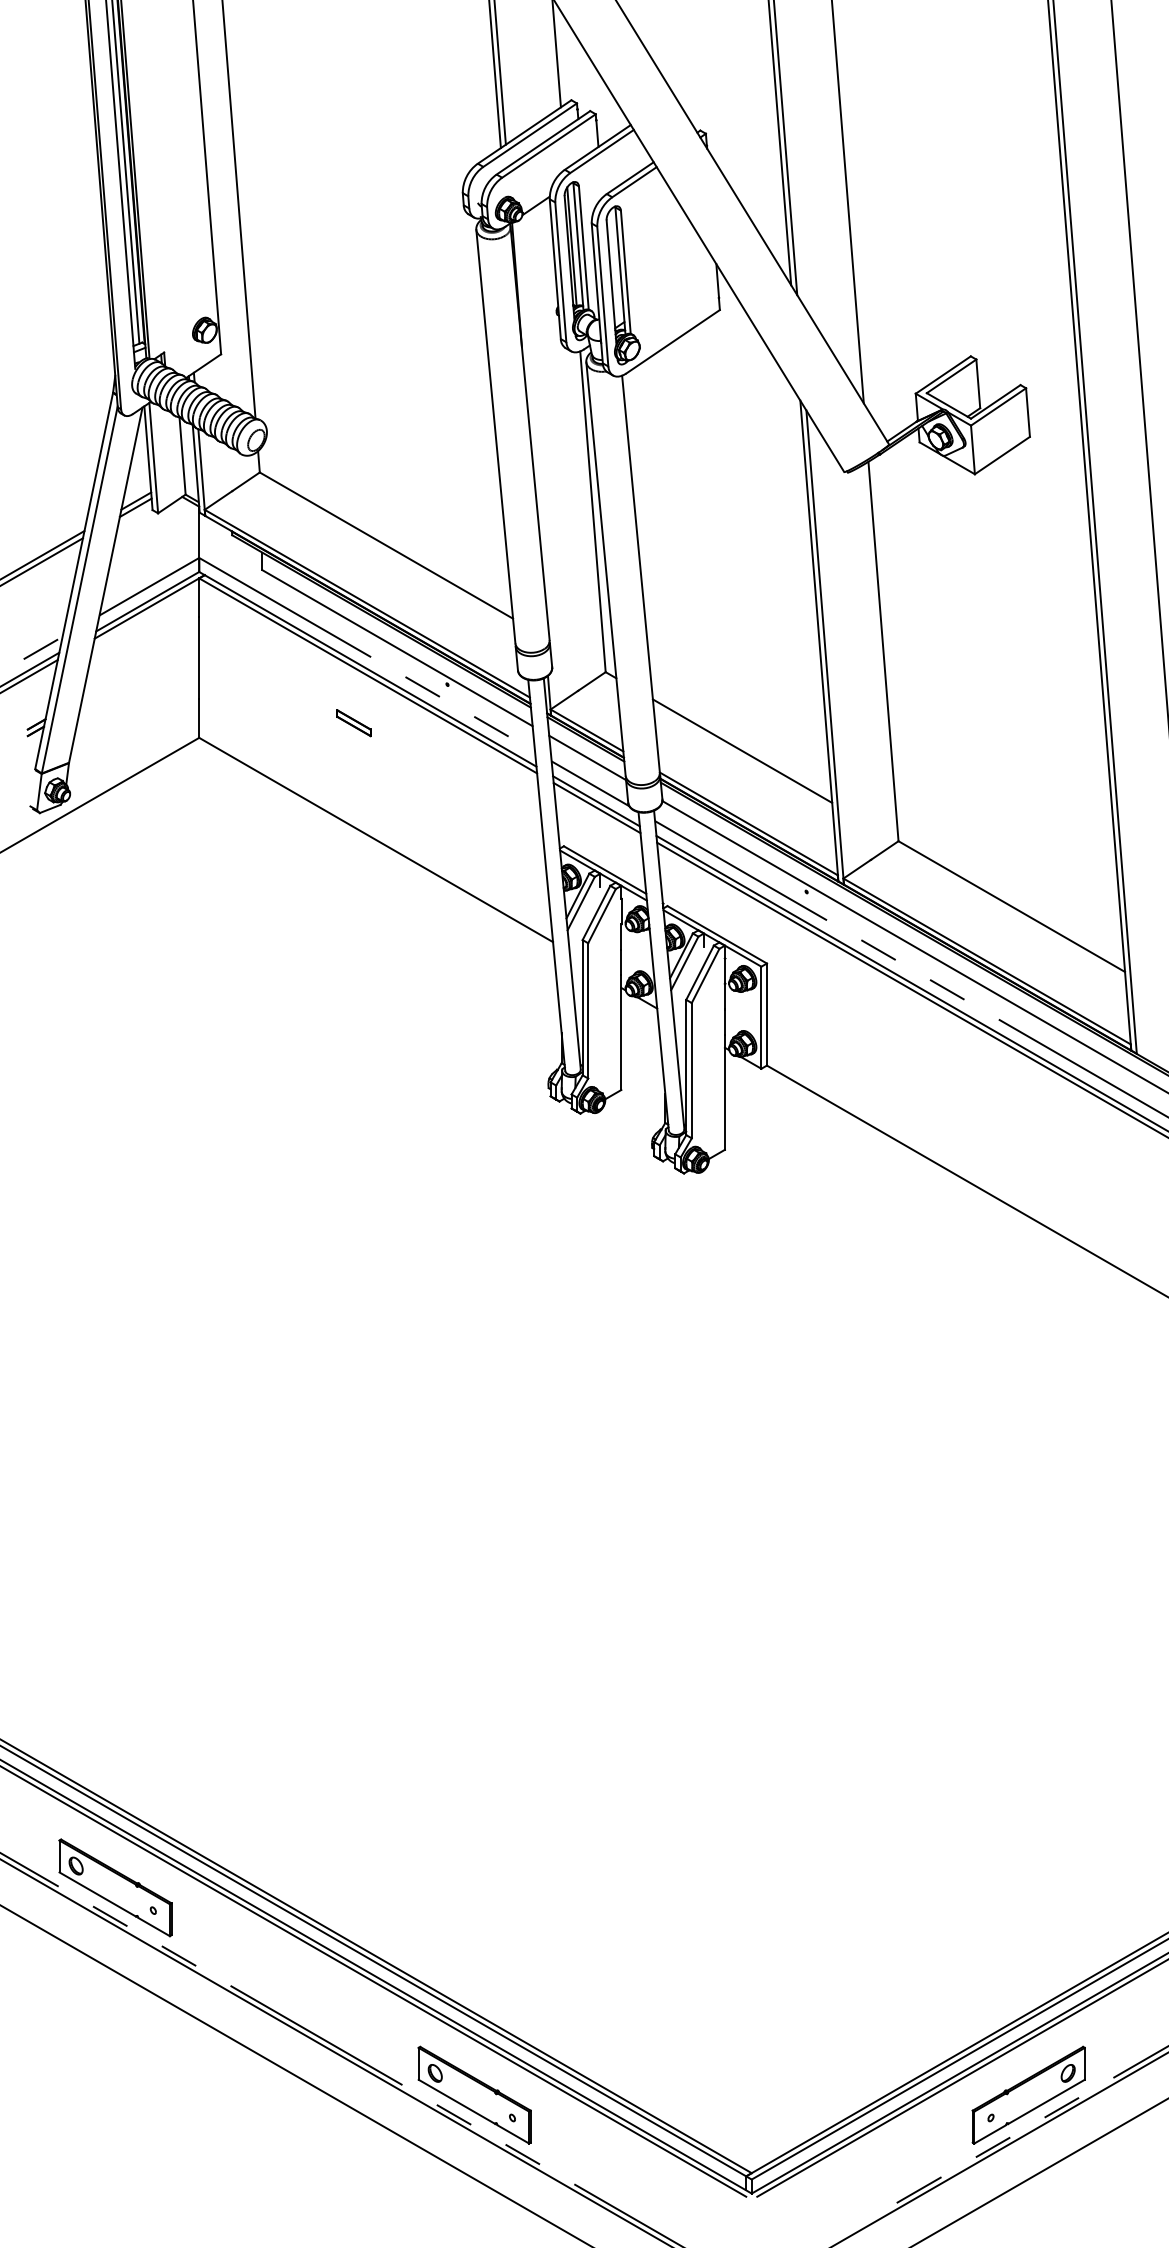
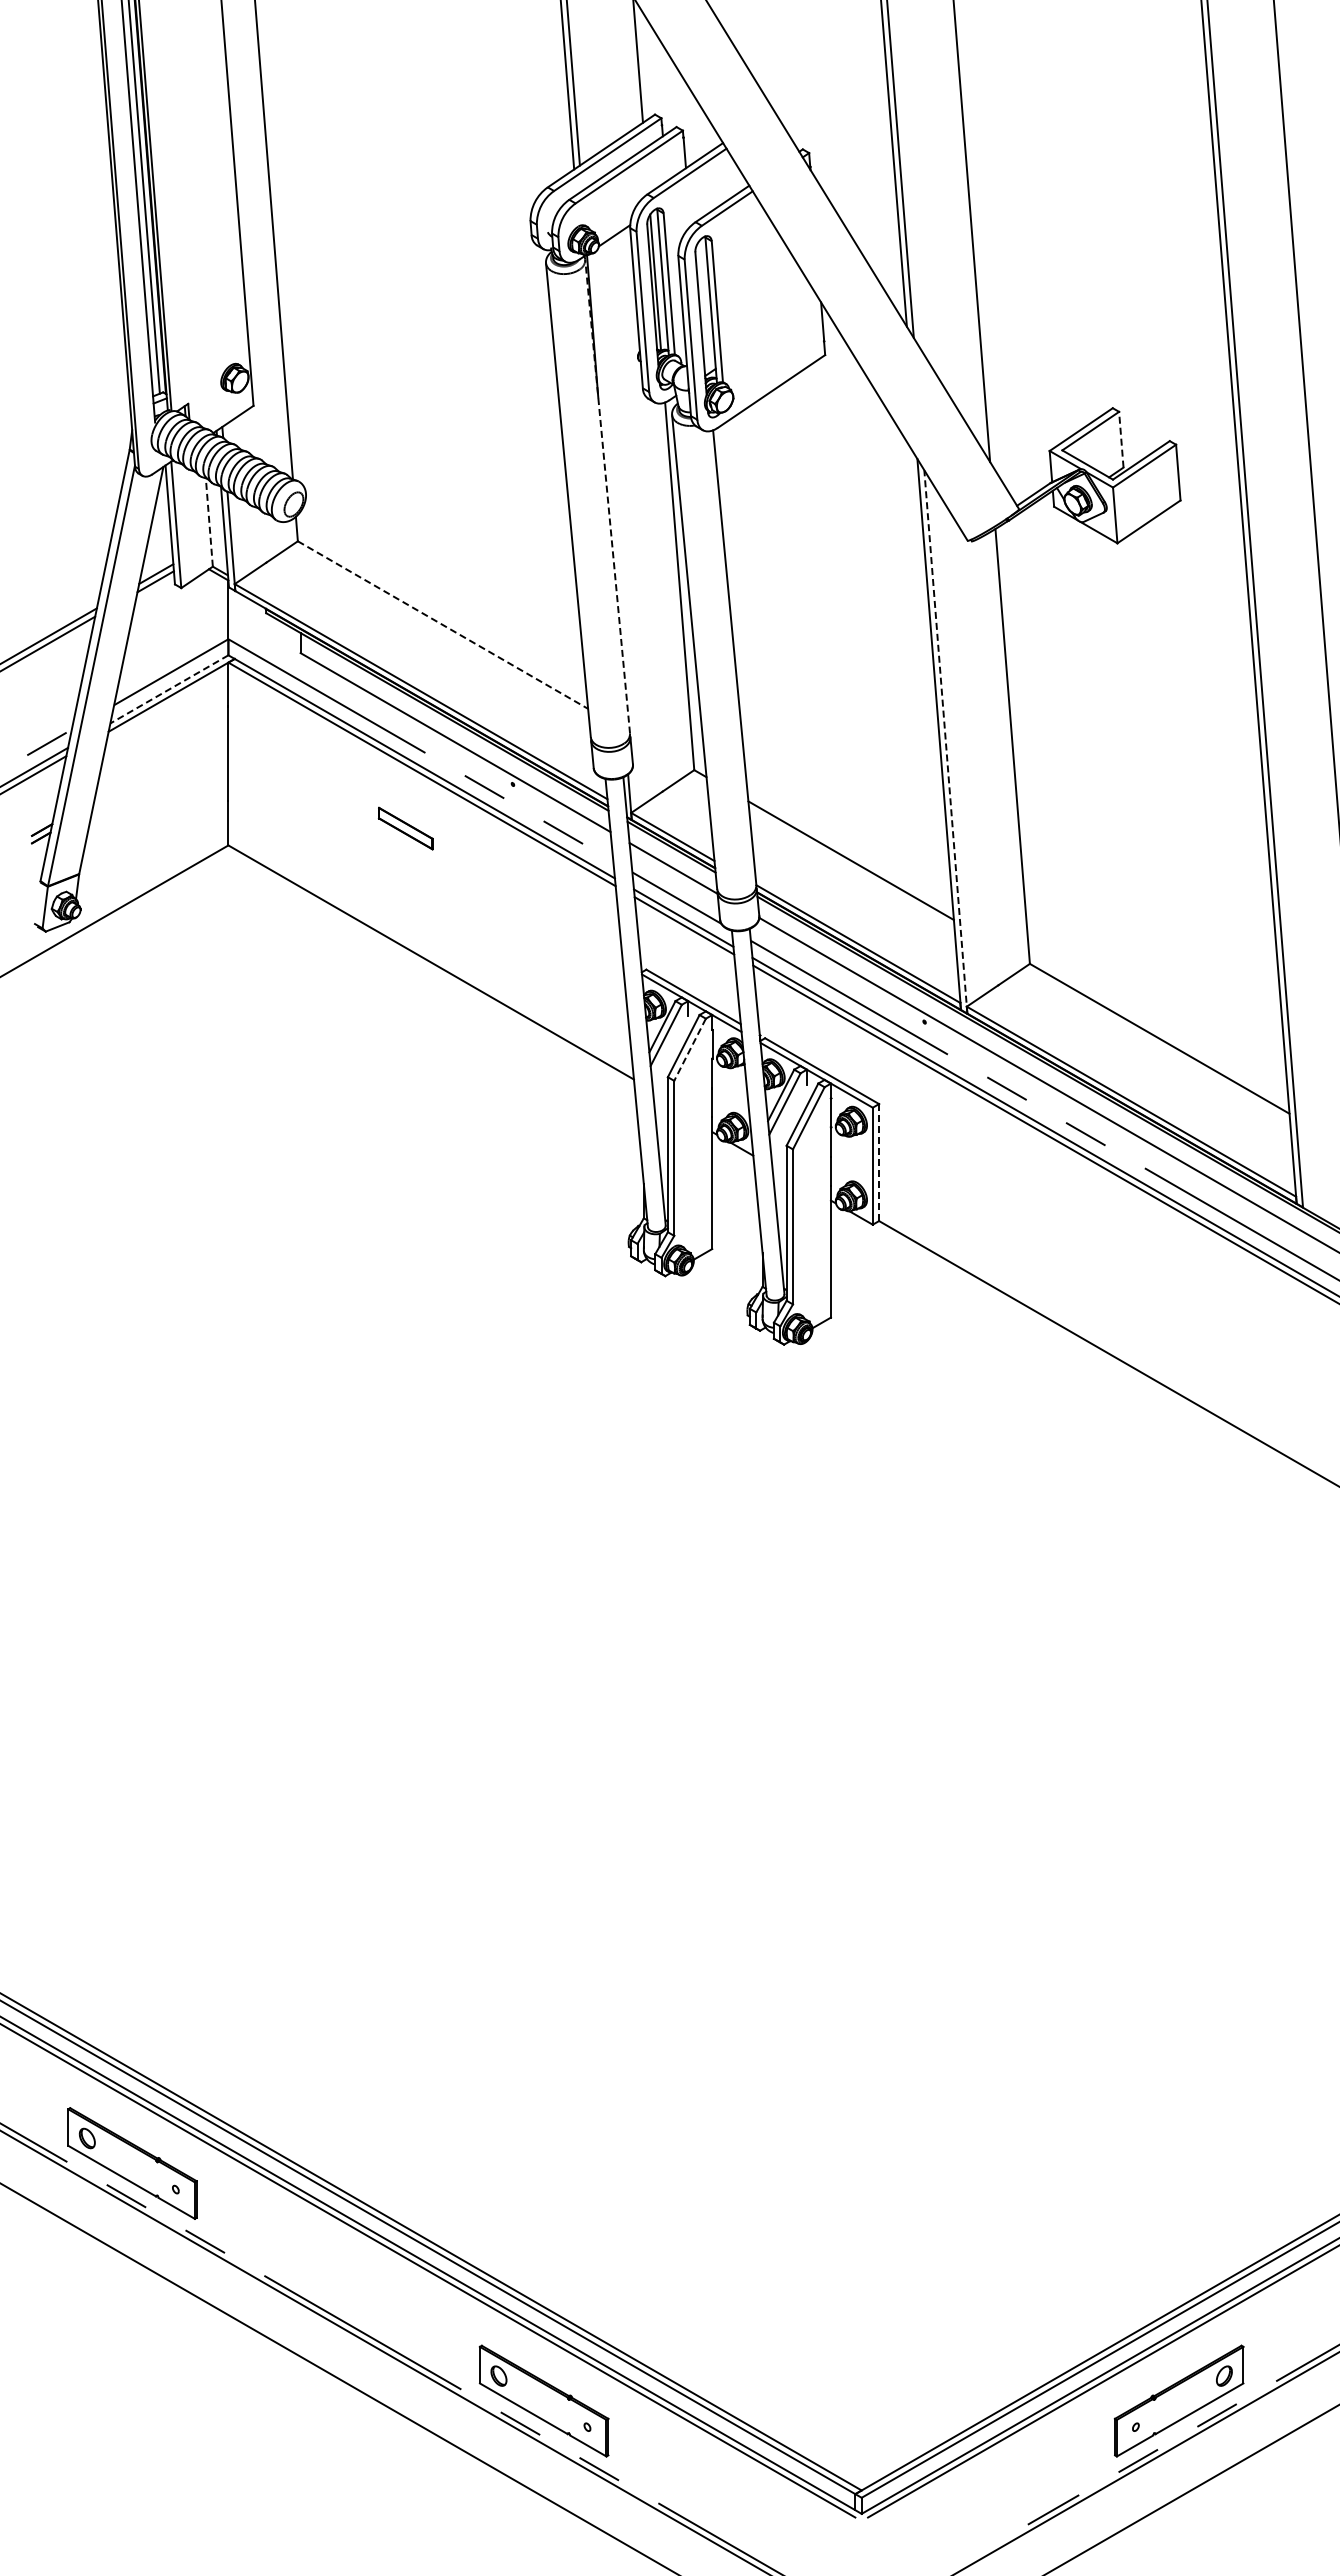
line: (978, 383) -> (1121, 439), solid -> dashed
line: (529, 433) -> (607, 496), solid -> dashed
line: (182, 456) -> (209, 522), solid -> dashed
line: (386, 545) -> (443, 625), solid -> dashed
line: (146, 601) -> (168, 689), solid -> dashed
line: (824, 647) -> (945, 741), solid -> dashed
part: (353, 723) -> (405, 828), size x1.4
line: (602, 915) -> (690, 1049), solid -> dashed
line: (767, 1014) -> (879, 1162), solid -> dashed

